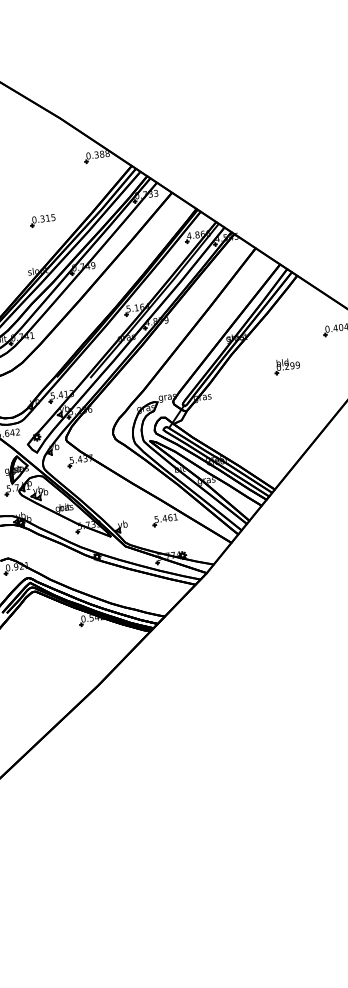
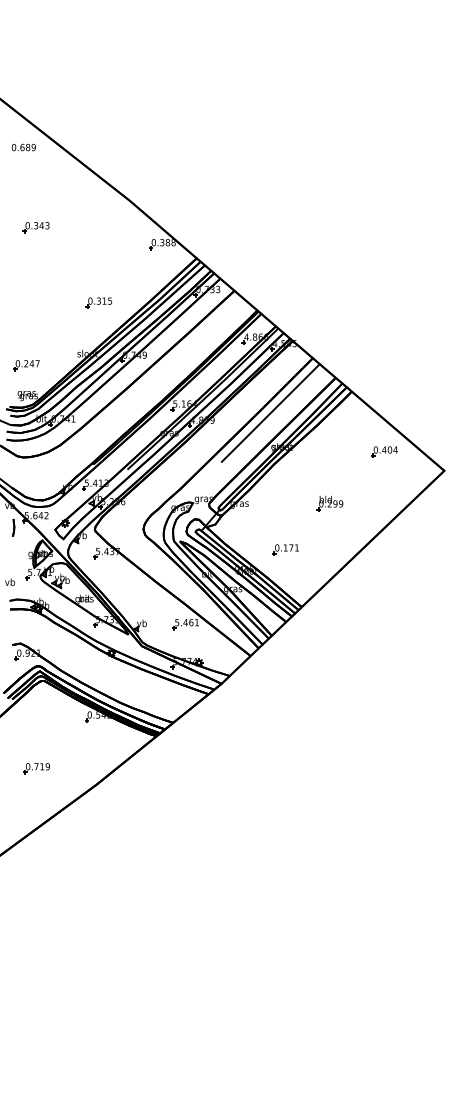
line: (221, 305) -> (270, 412), added
part: (286, 366) -> (329, 503), moved
part: (252, 435) -> (285, 549), added
part: (38, 676) -> (36, 768), added

